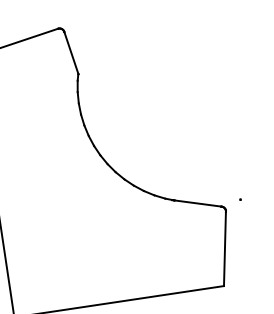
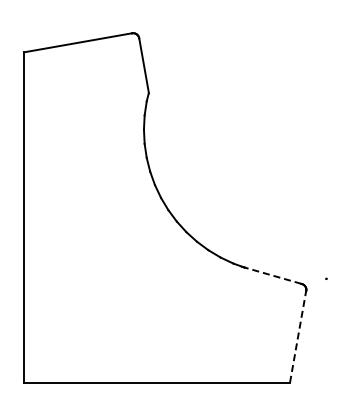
line: (197, 203) -> (272, 275), solid -> dashed
line: (225, 248) -> (298, 336), solid -> dashed

